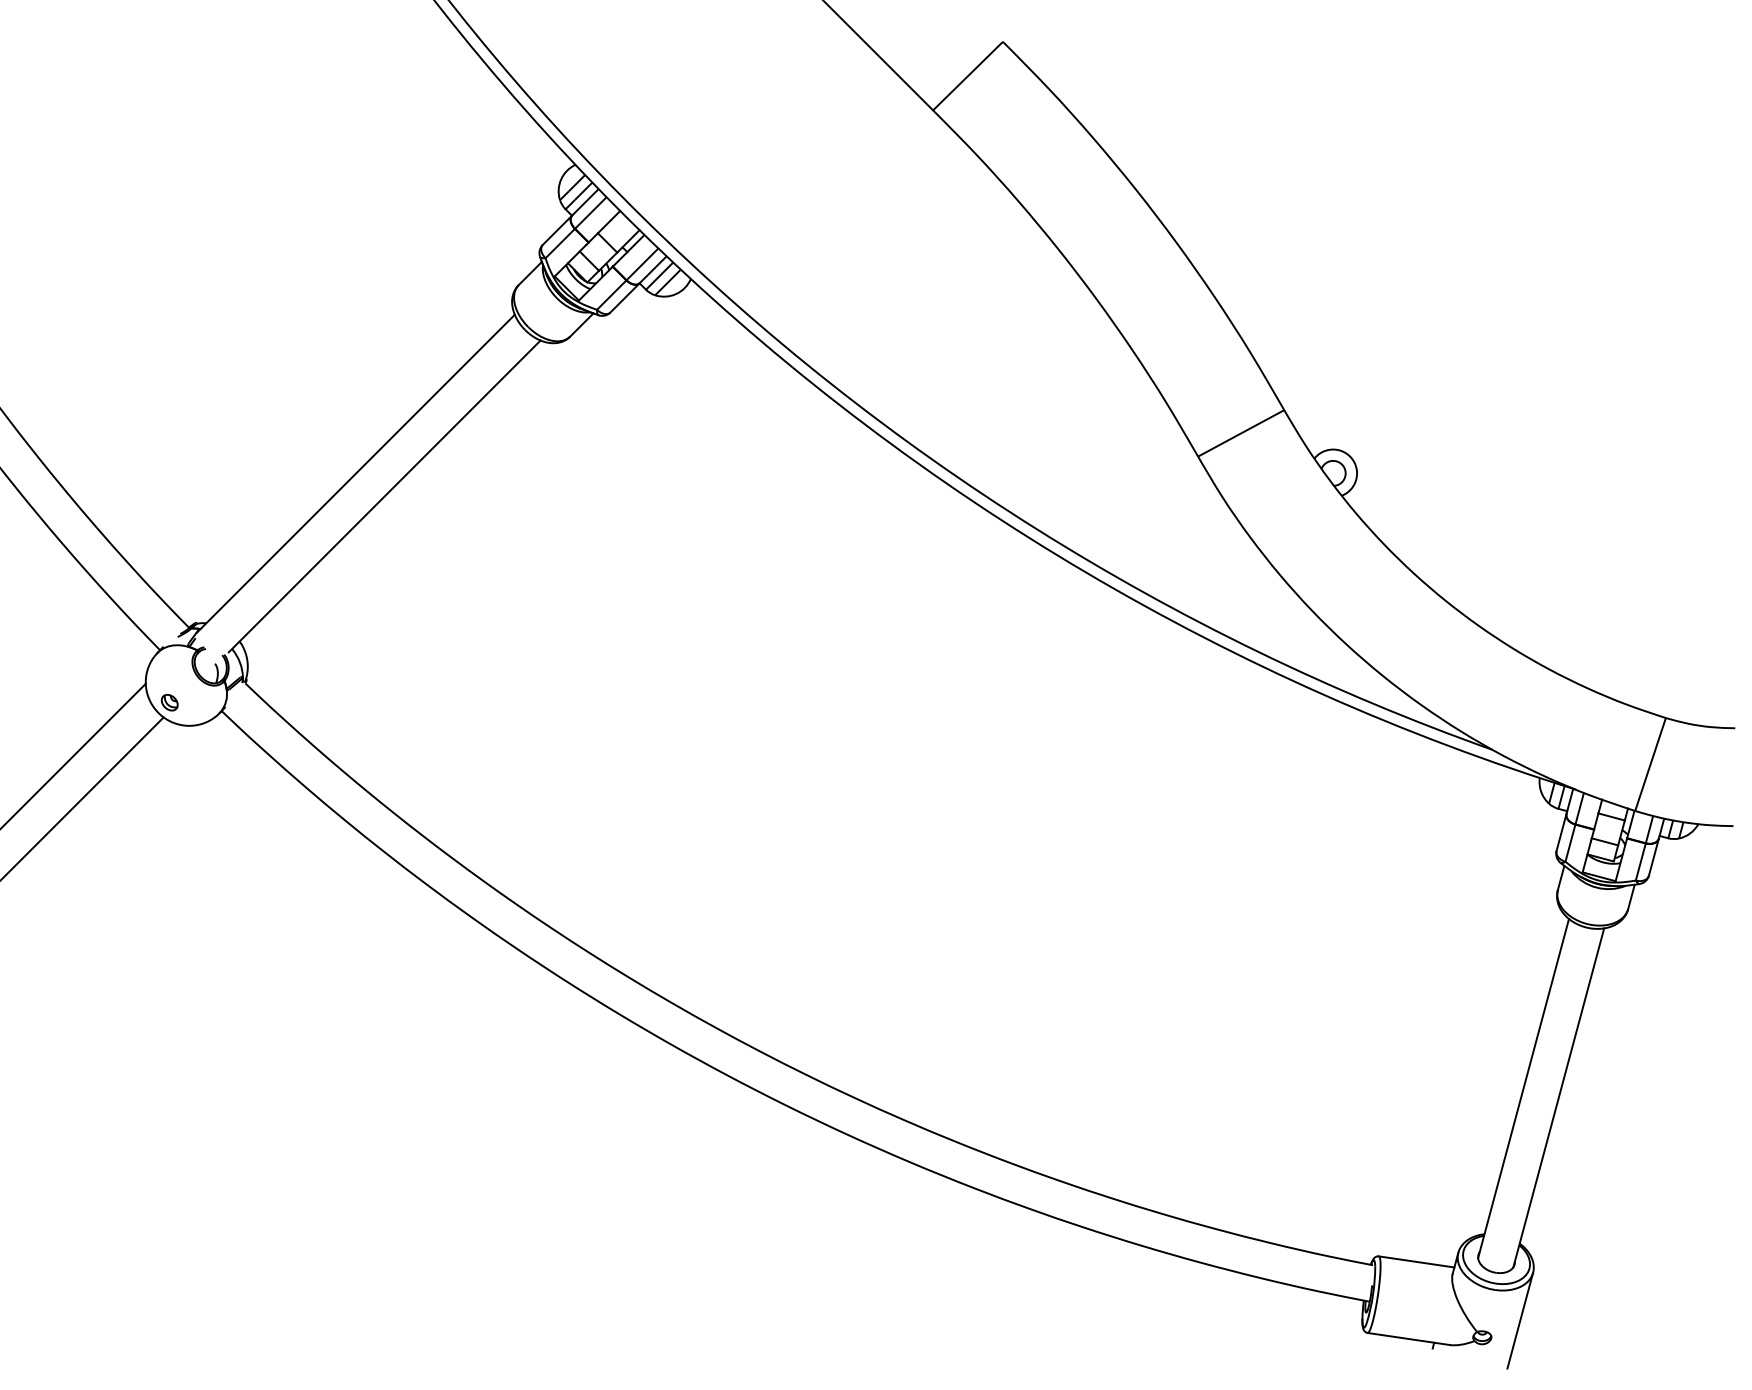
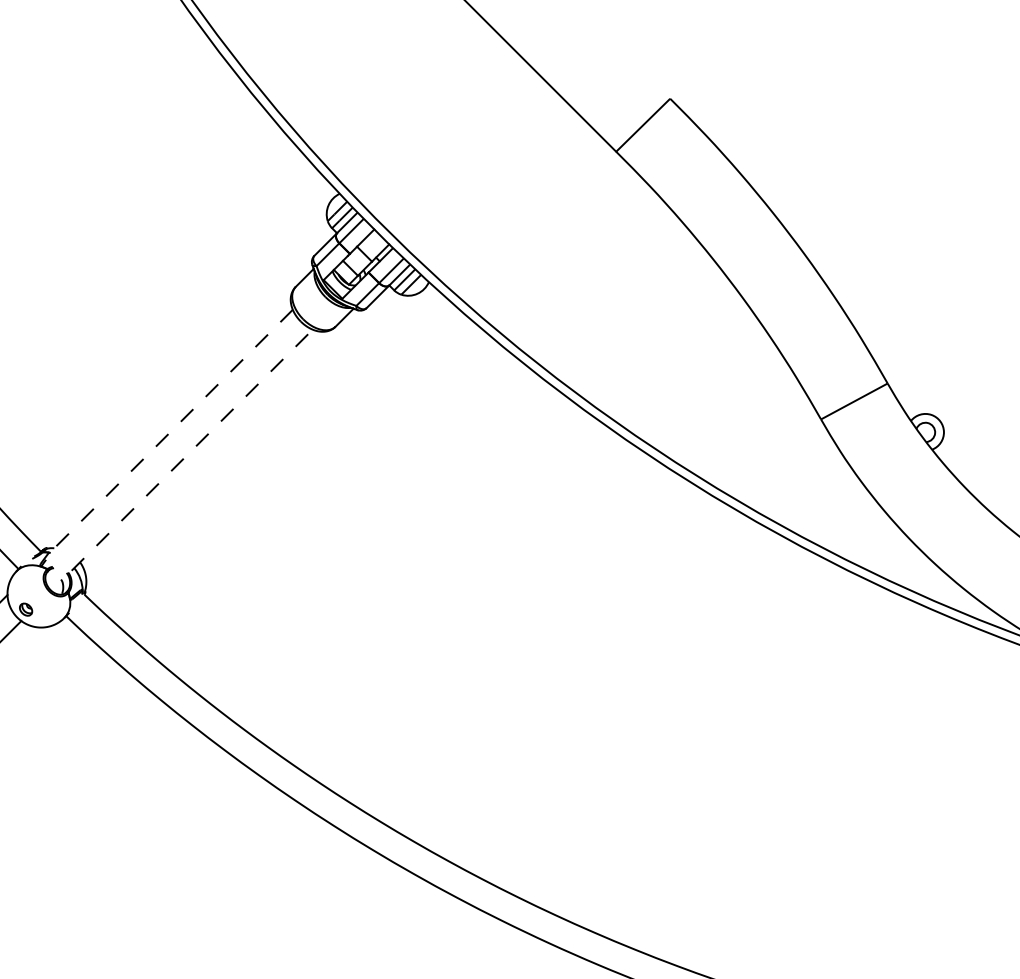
line: (355, 473) -> (169, 432), solid -> dashed
line: (385, 496) -> (192, 450), solid -> dashed

